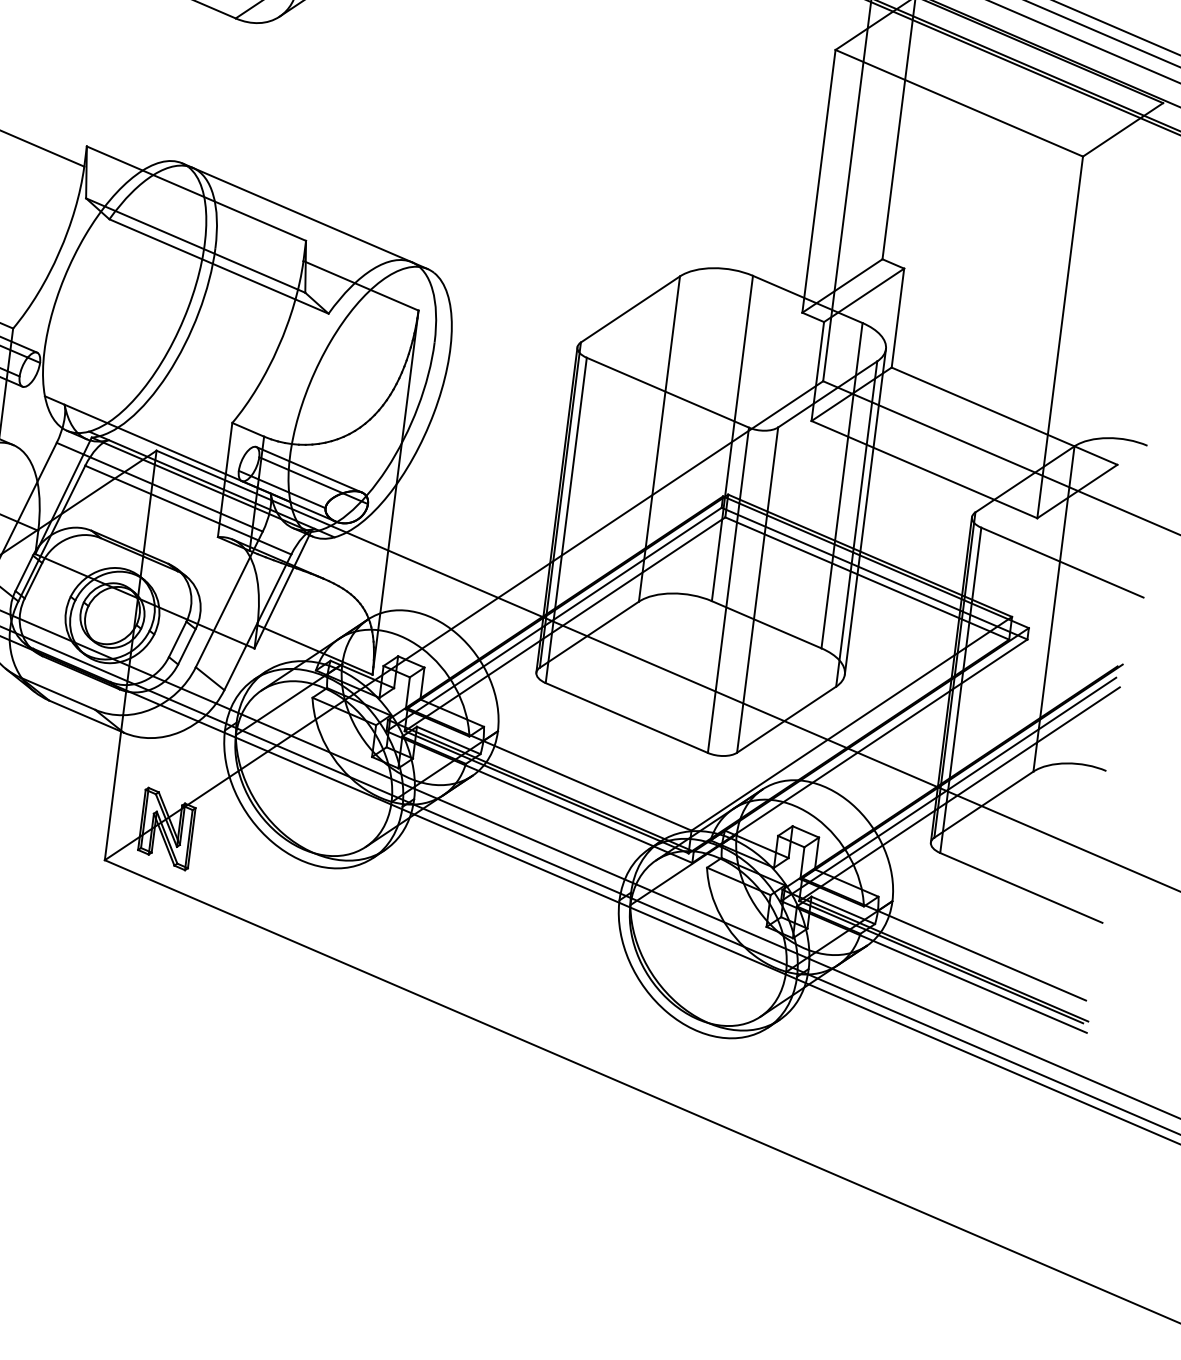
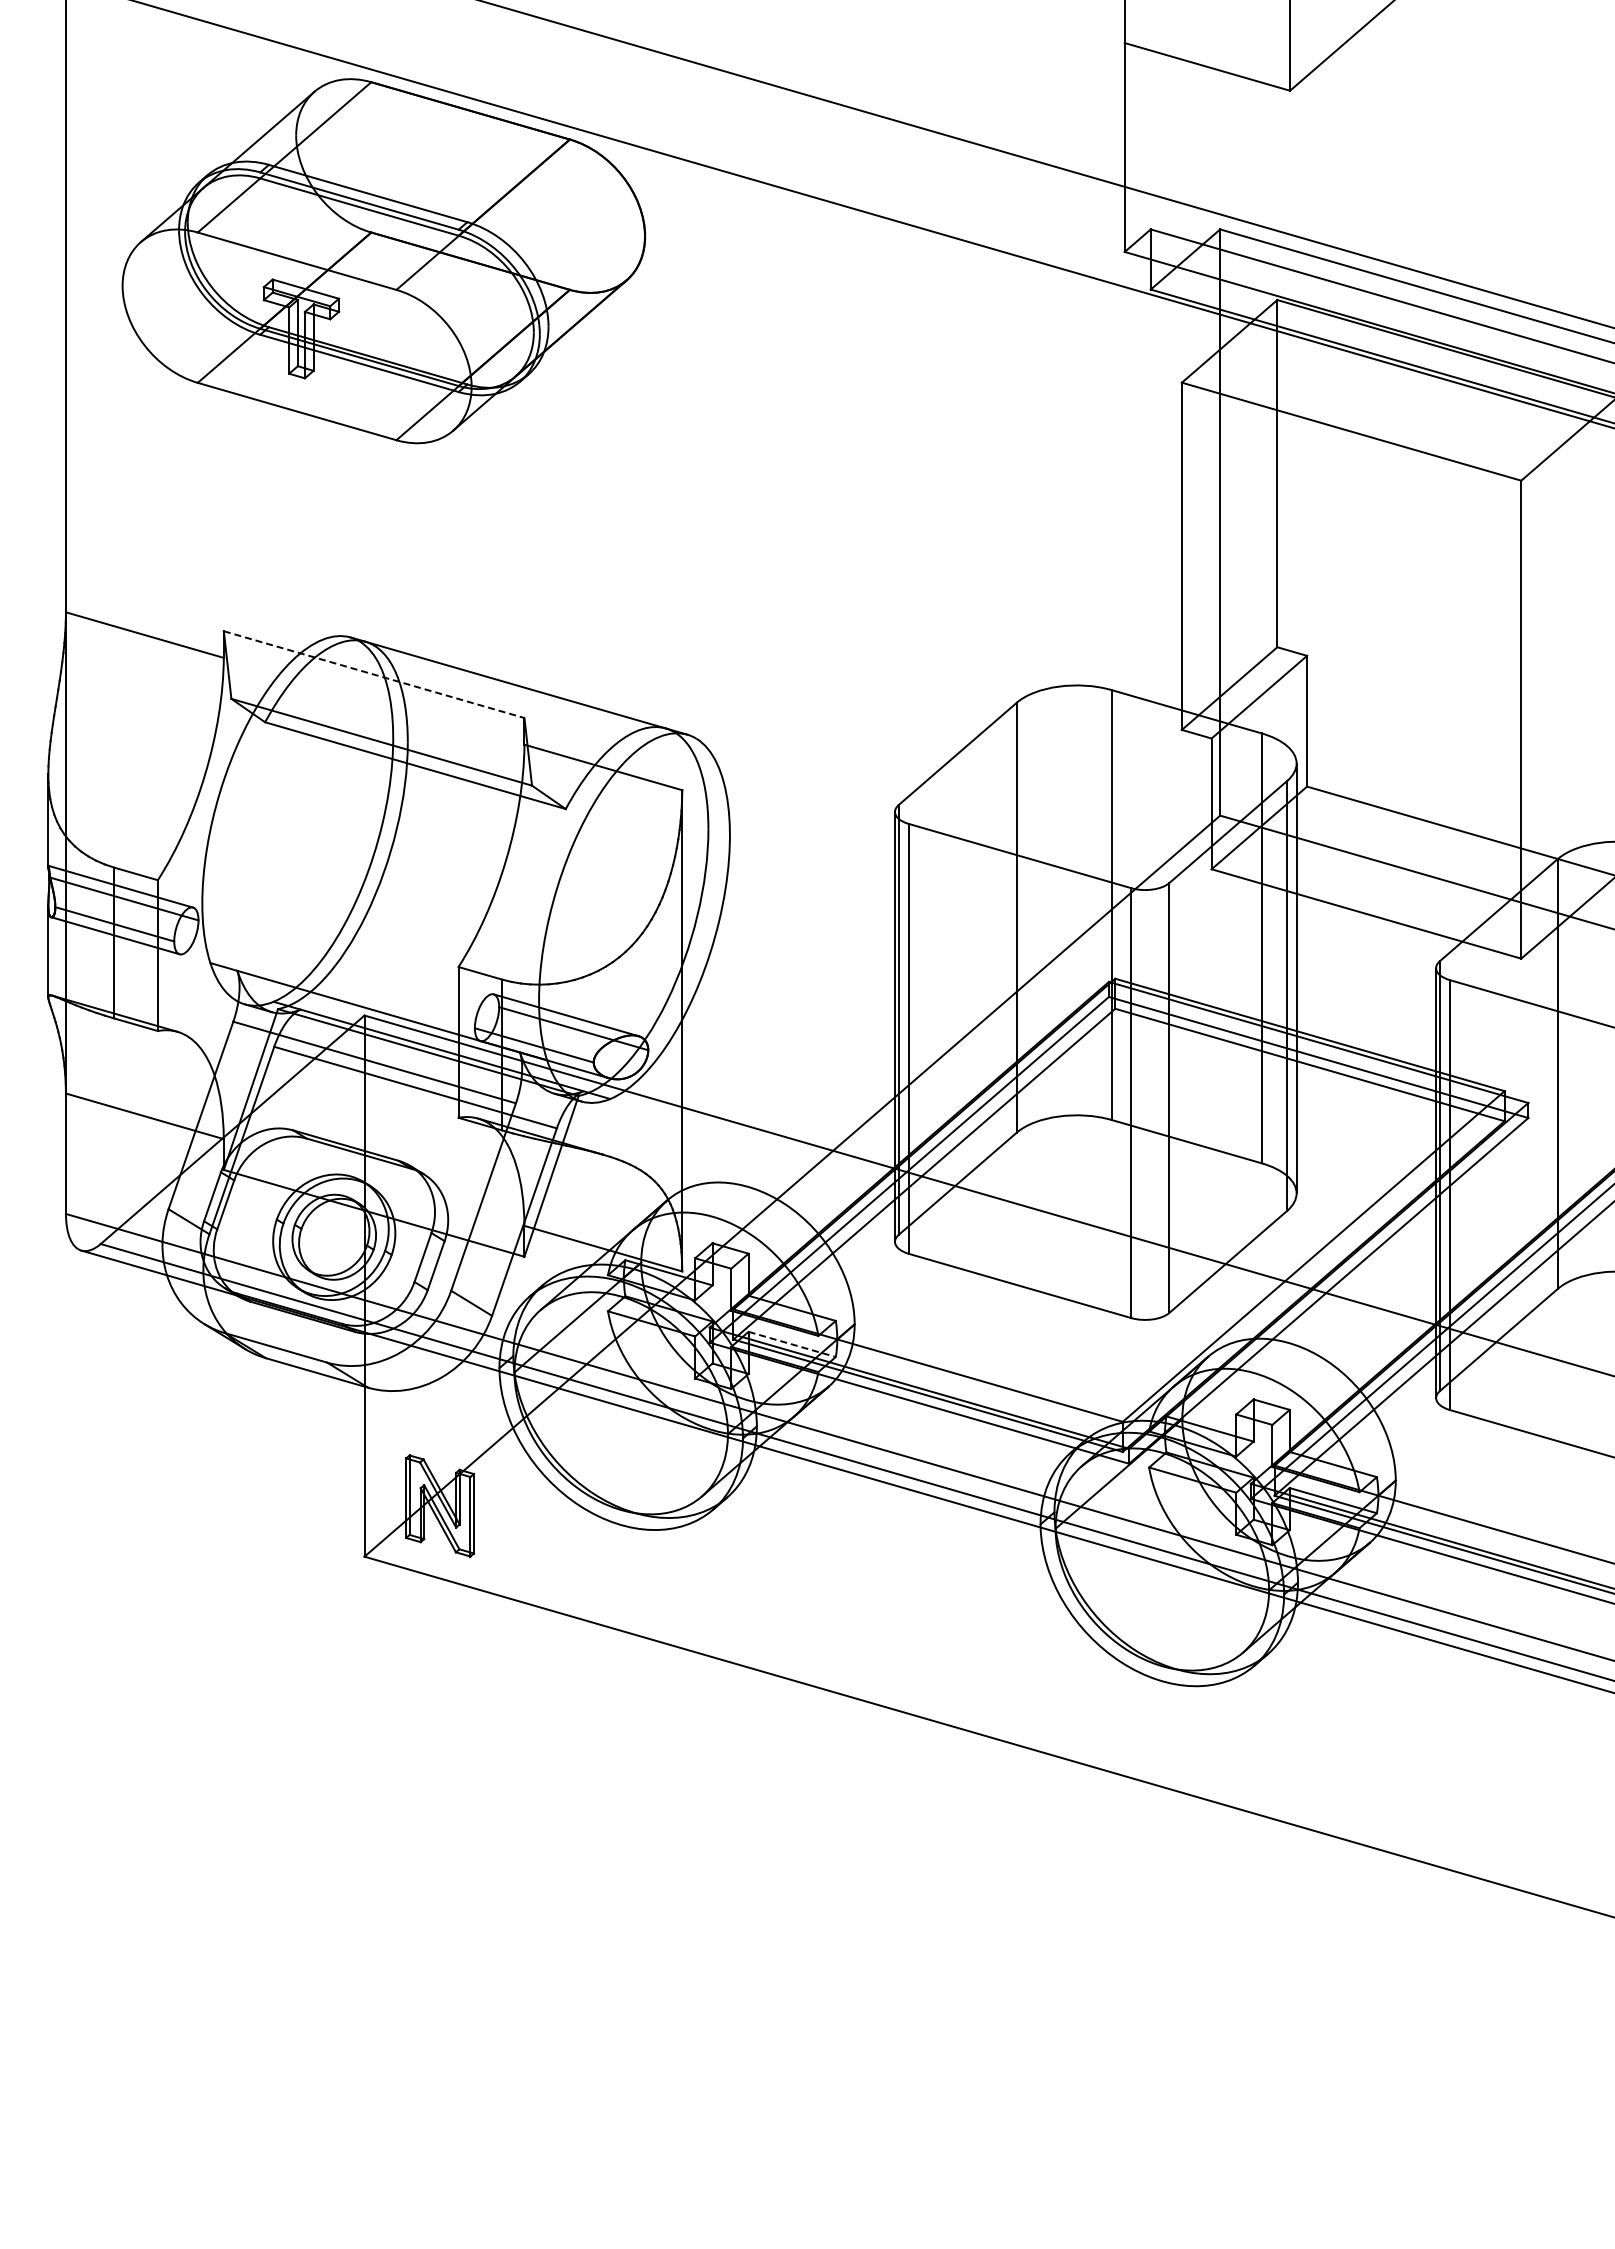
line: (196, 193) -> (374, 674), solid -> dashed
line: (448, 740) -> (792, 1344), solid -> dashed

